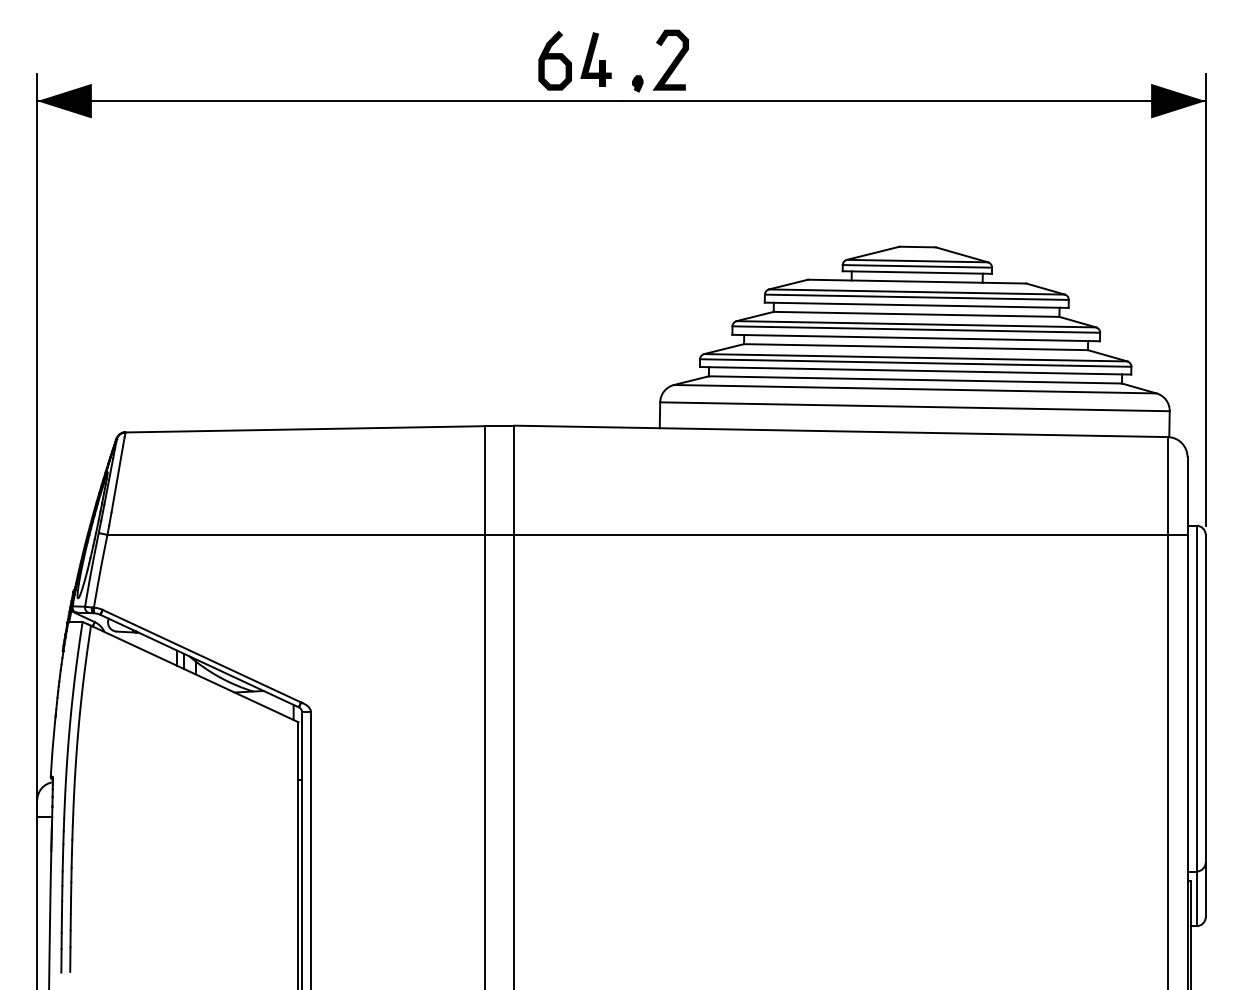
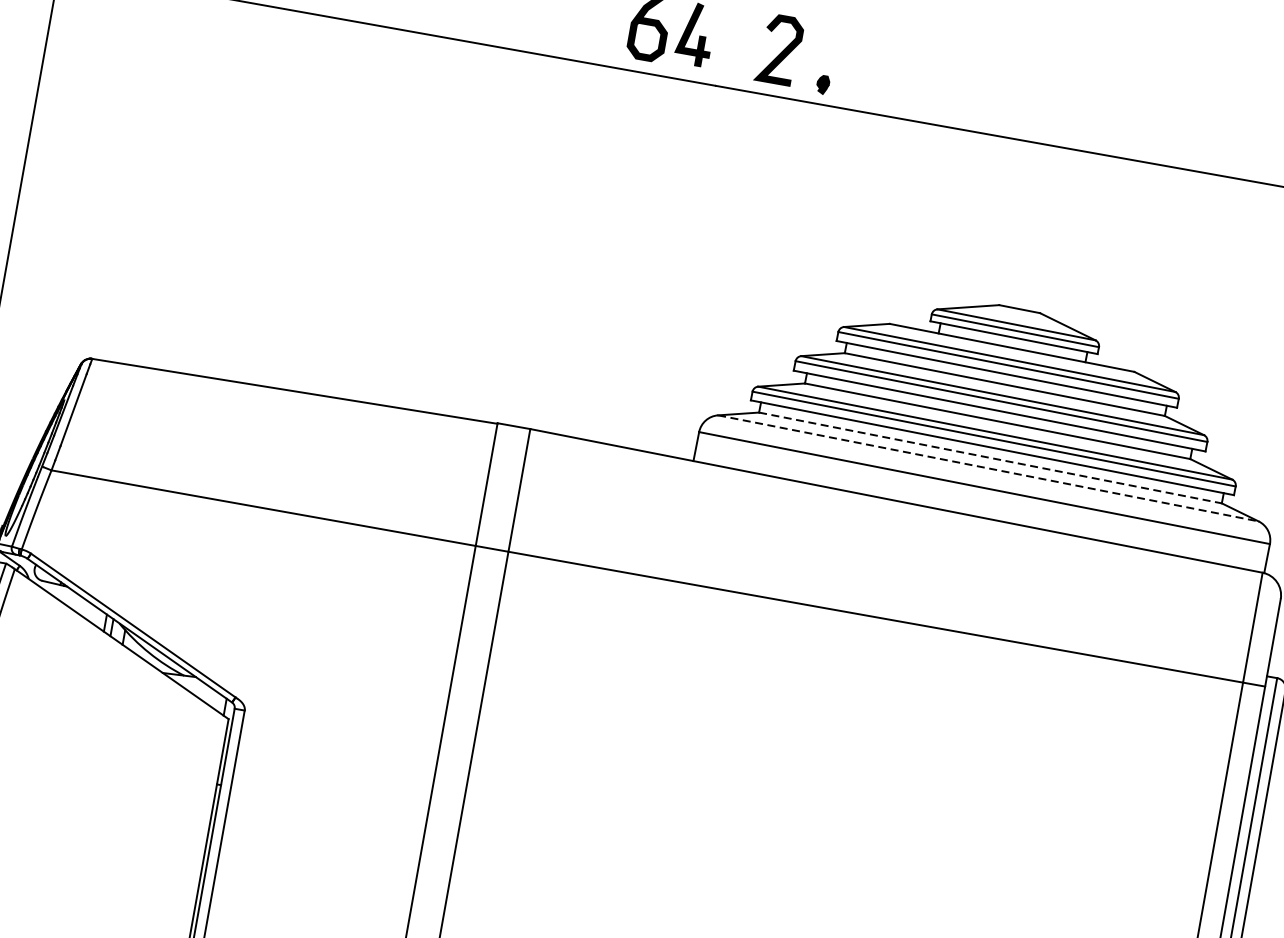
part: (637, 83) -> (822, 84), moved
line: (915, 379) -> (990, 457), solid -> dashed
line: (915, 389) -> (988, 468), solid -> dashed

